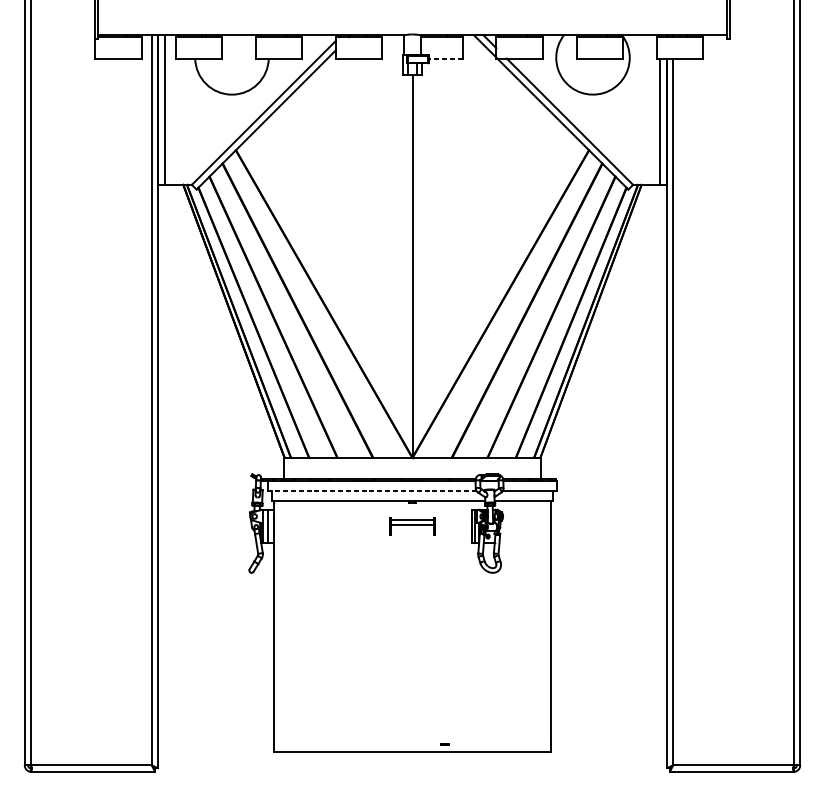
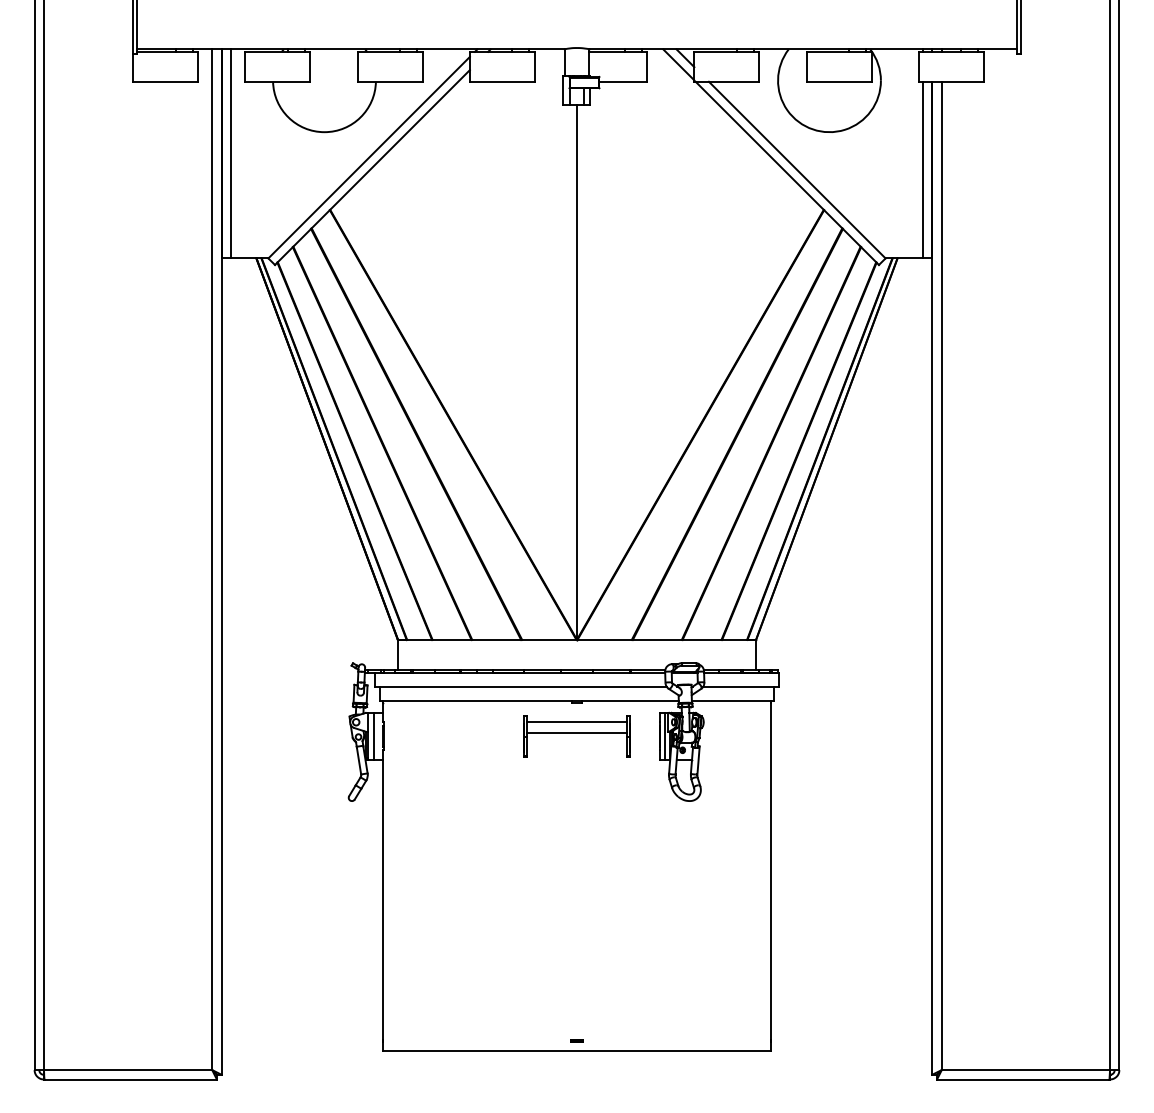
line: (445, 58) -> (623, 81), dashed -> solid
line: (372, 490) -> (521, 686), dashed -> solid
part: (412, 526) -> (576, 736), size x1.67
part: (444, 744) -> (576, 1040), moved

